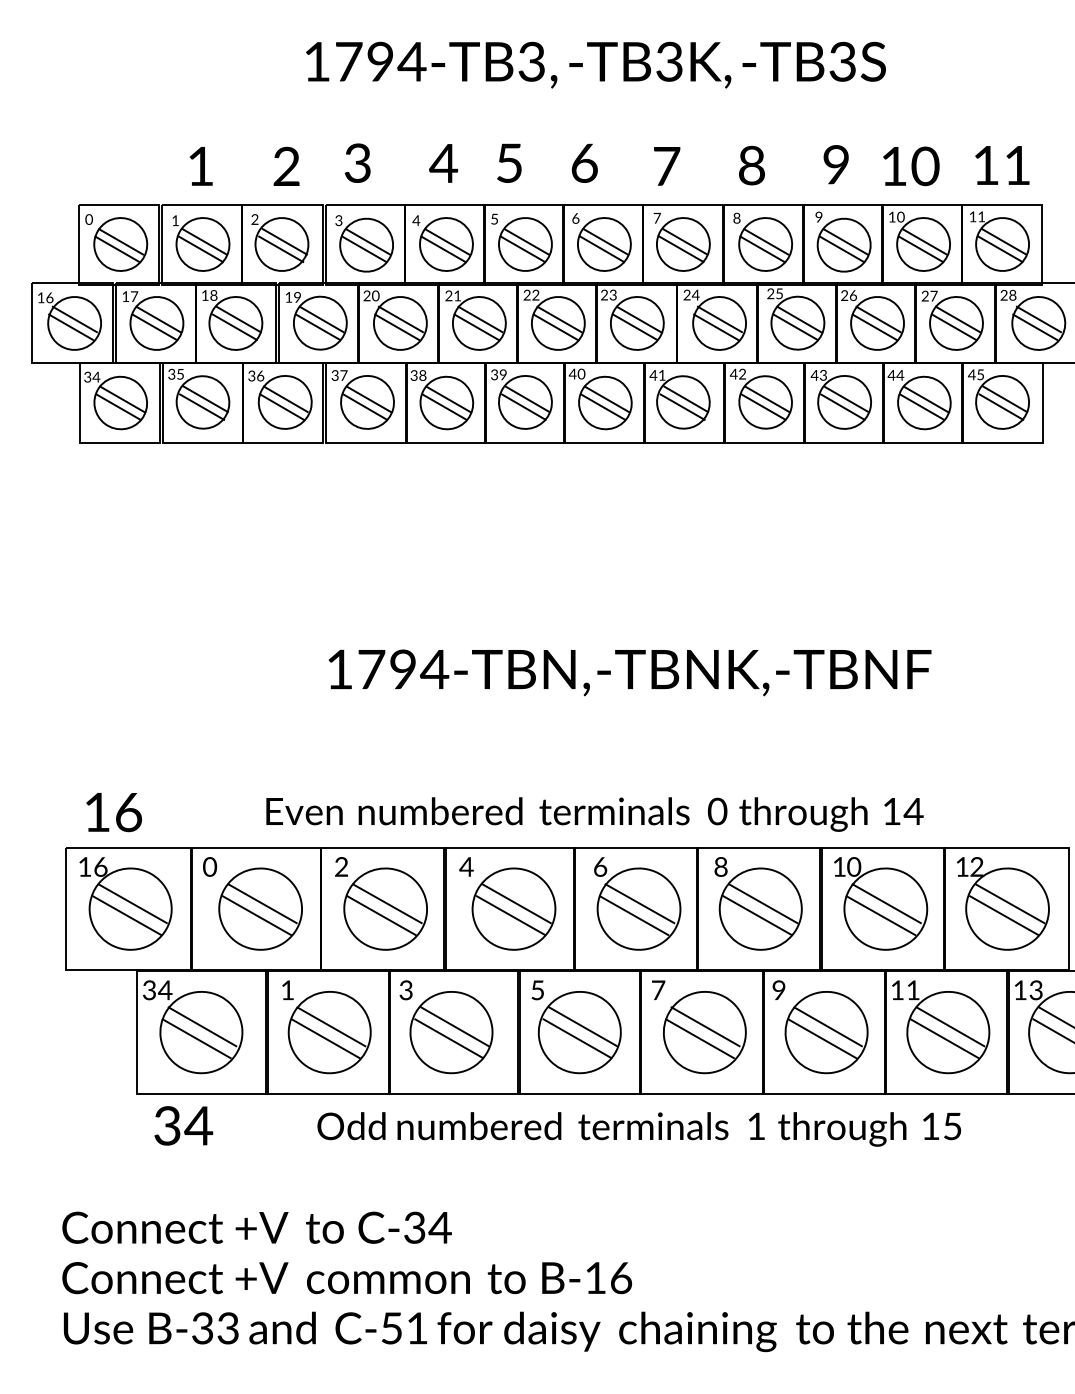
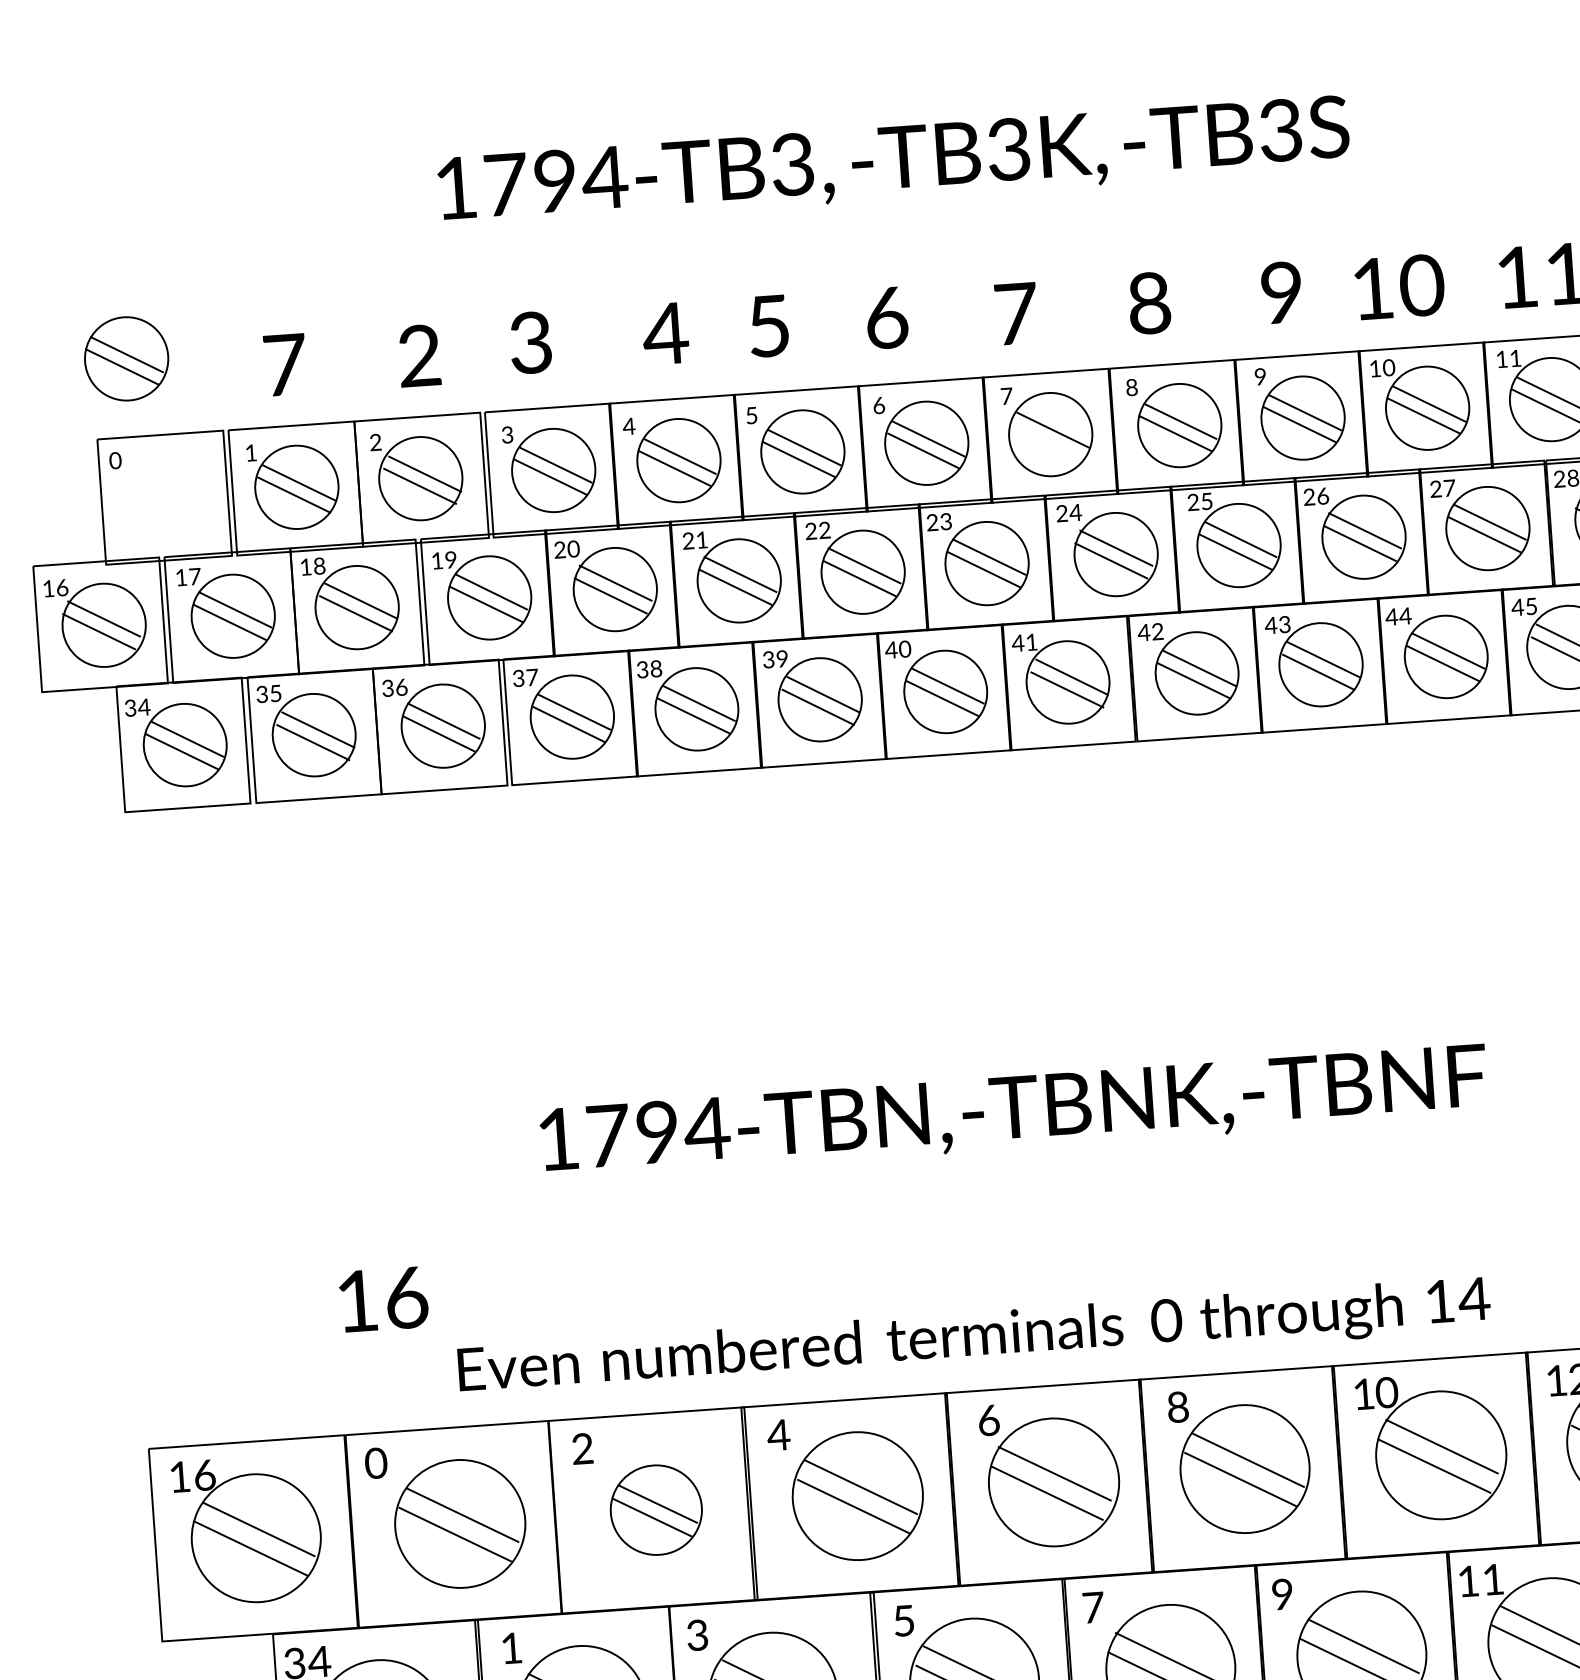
text: (201, 166) -> (285, 365), 1 -> 7
part: (120, 244) -> (126, 358), moved
line: (681, 249) -> (1048, 442), removed
text: (113, 812) -> (382, 1299), moved
part: (385, 908) -> (656, 1509), size x0.7

